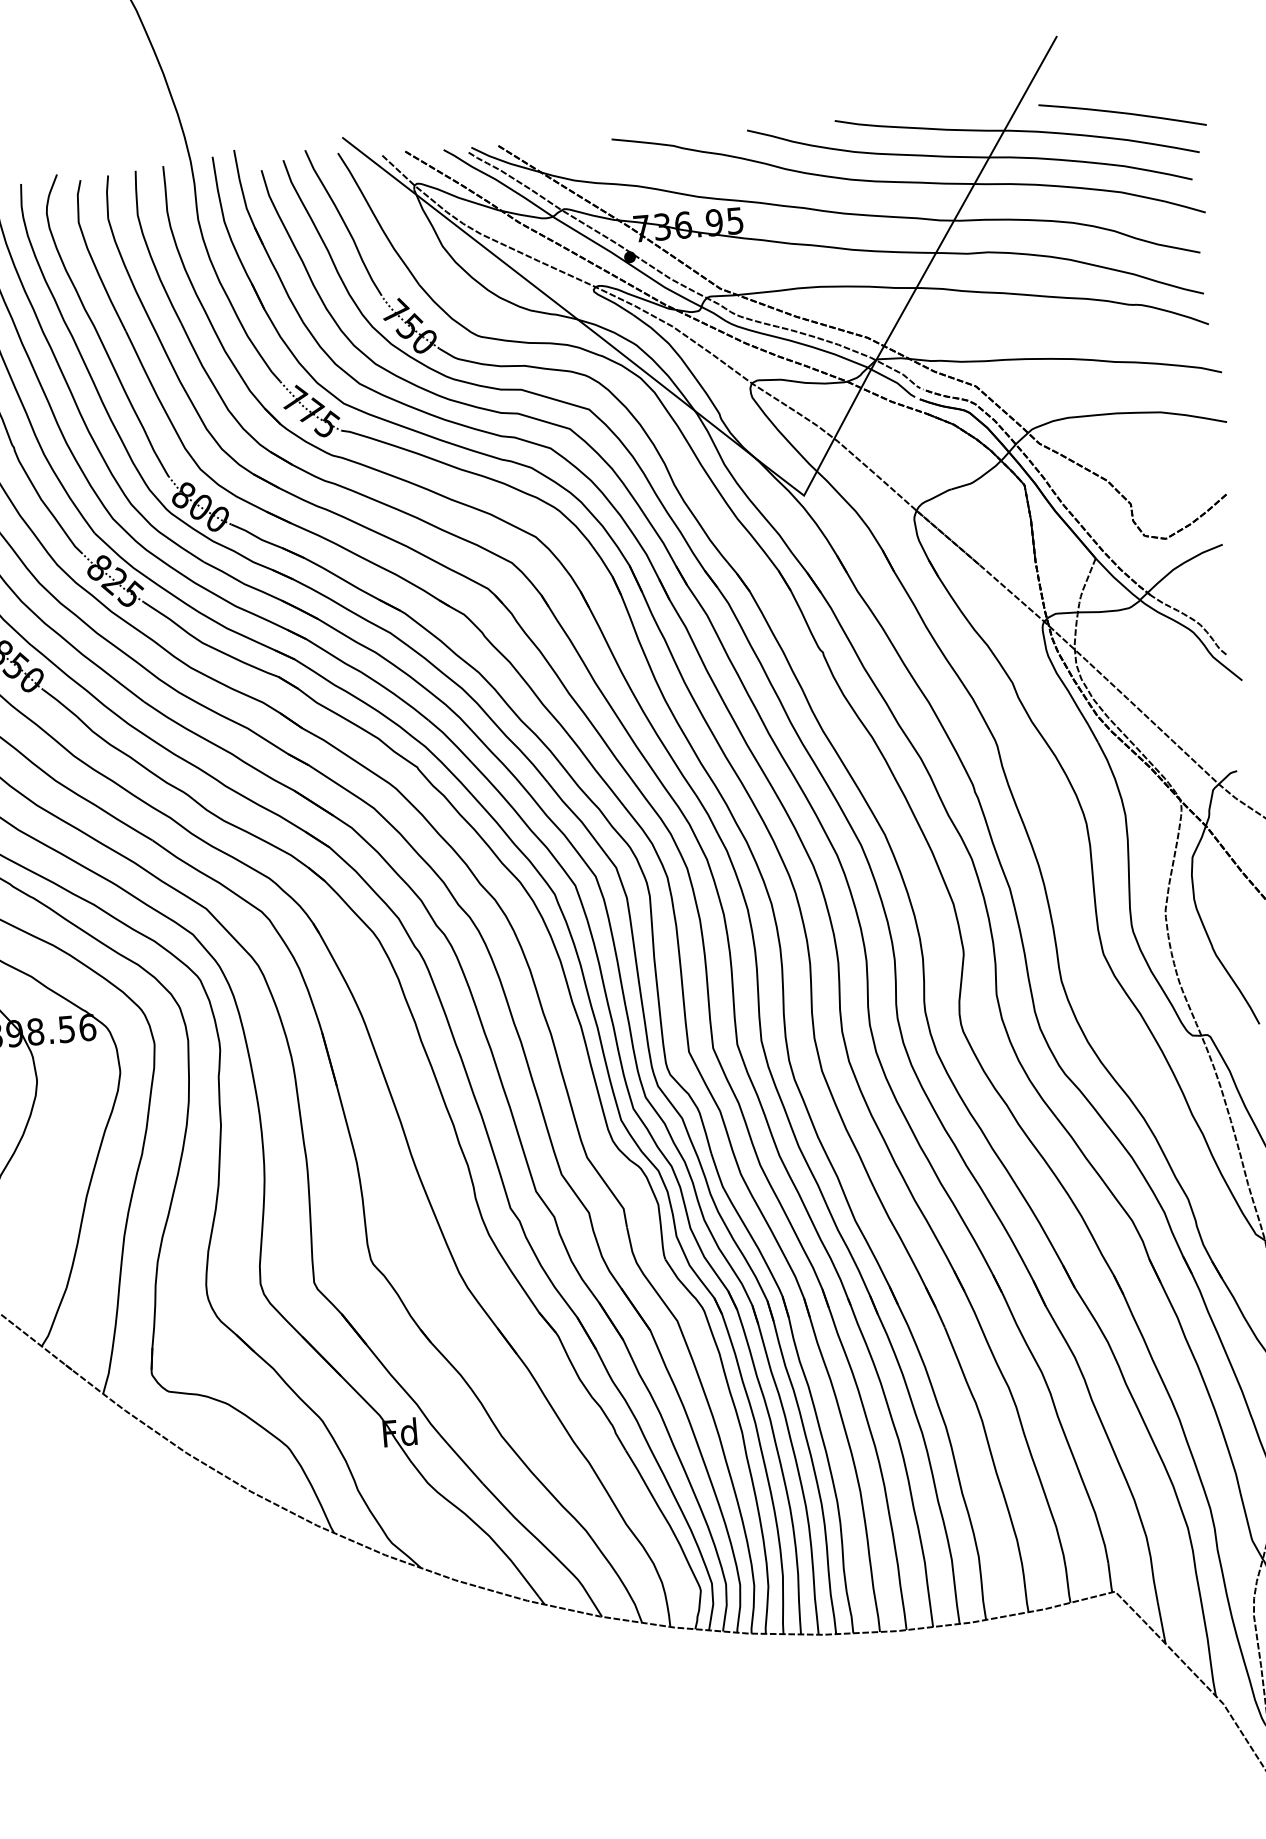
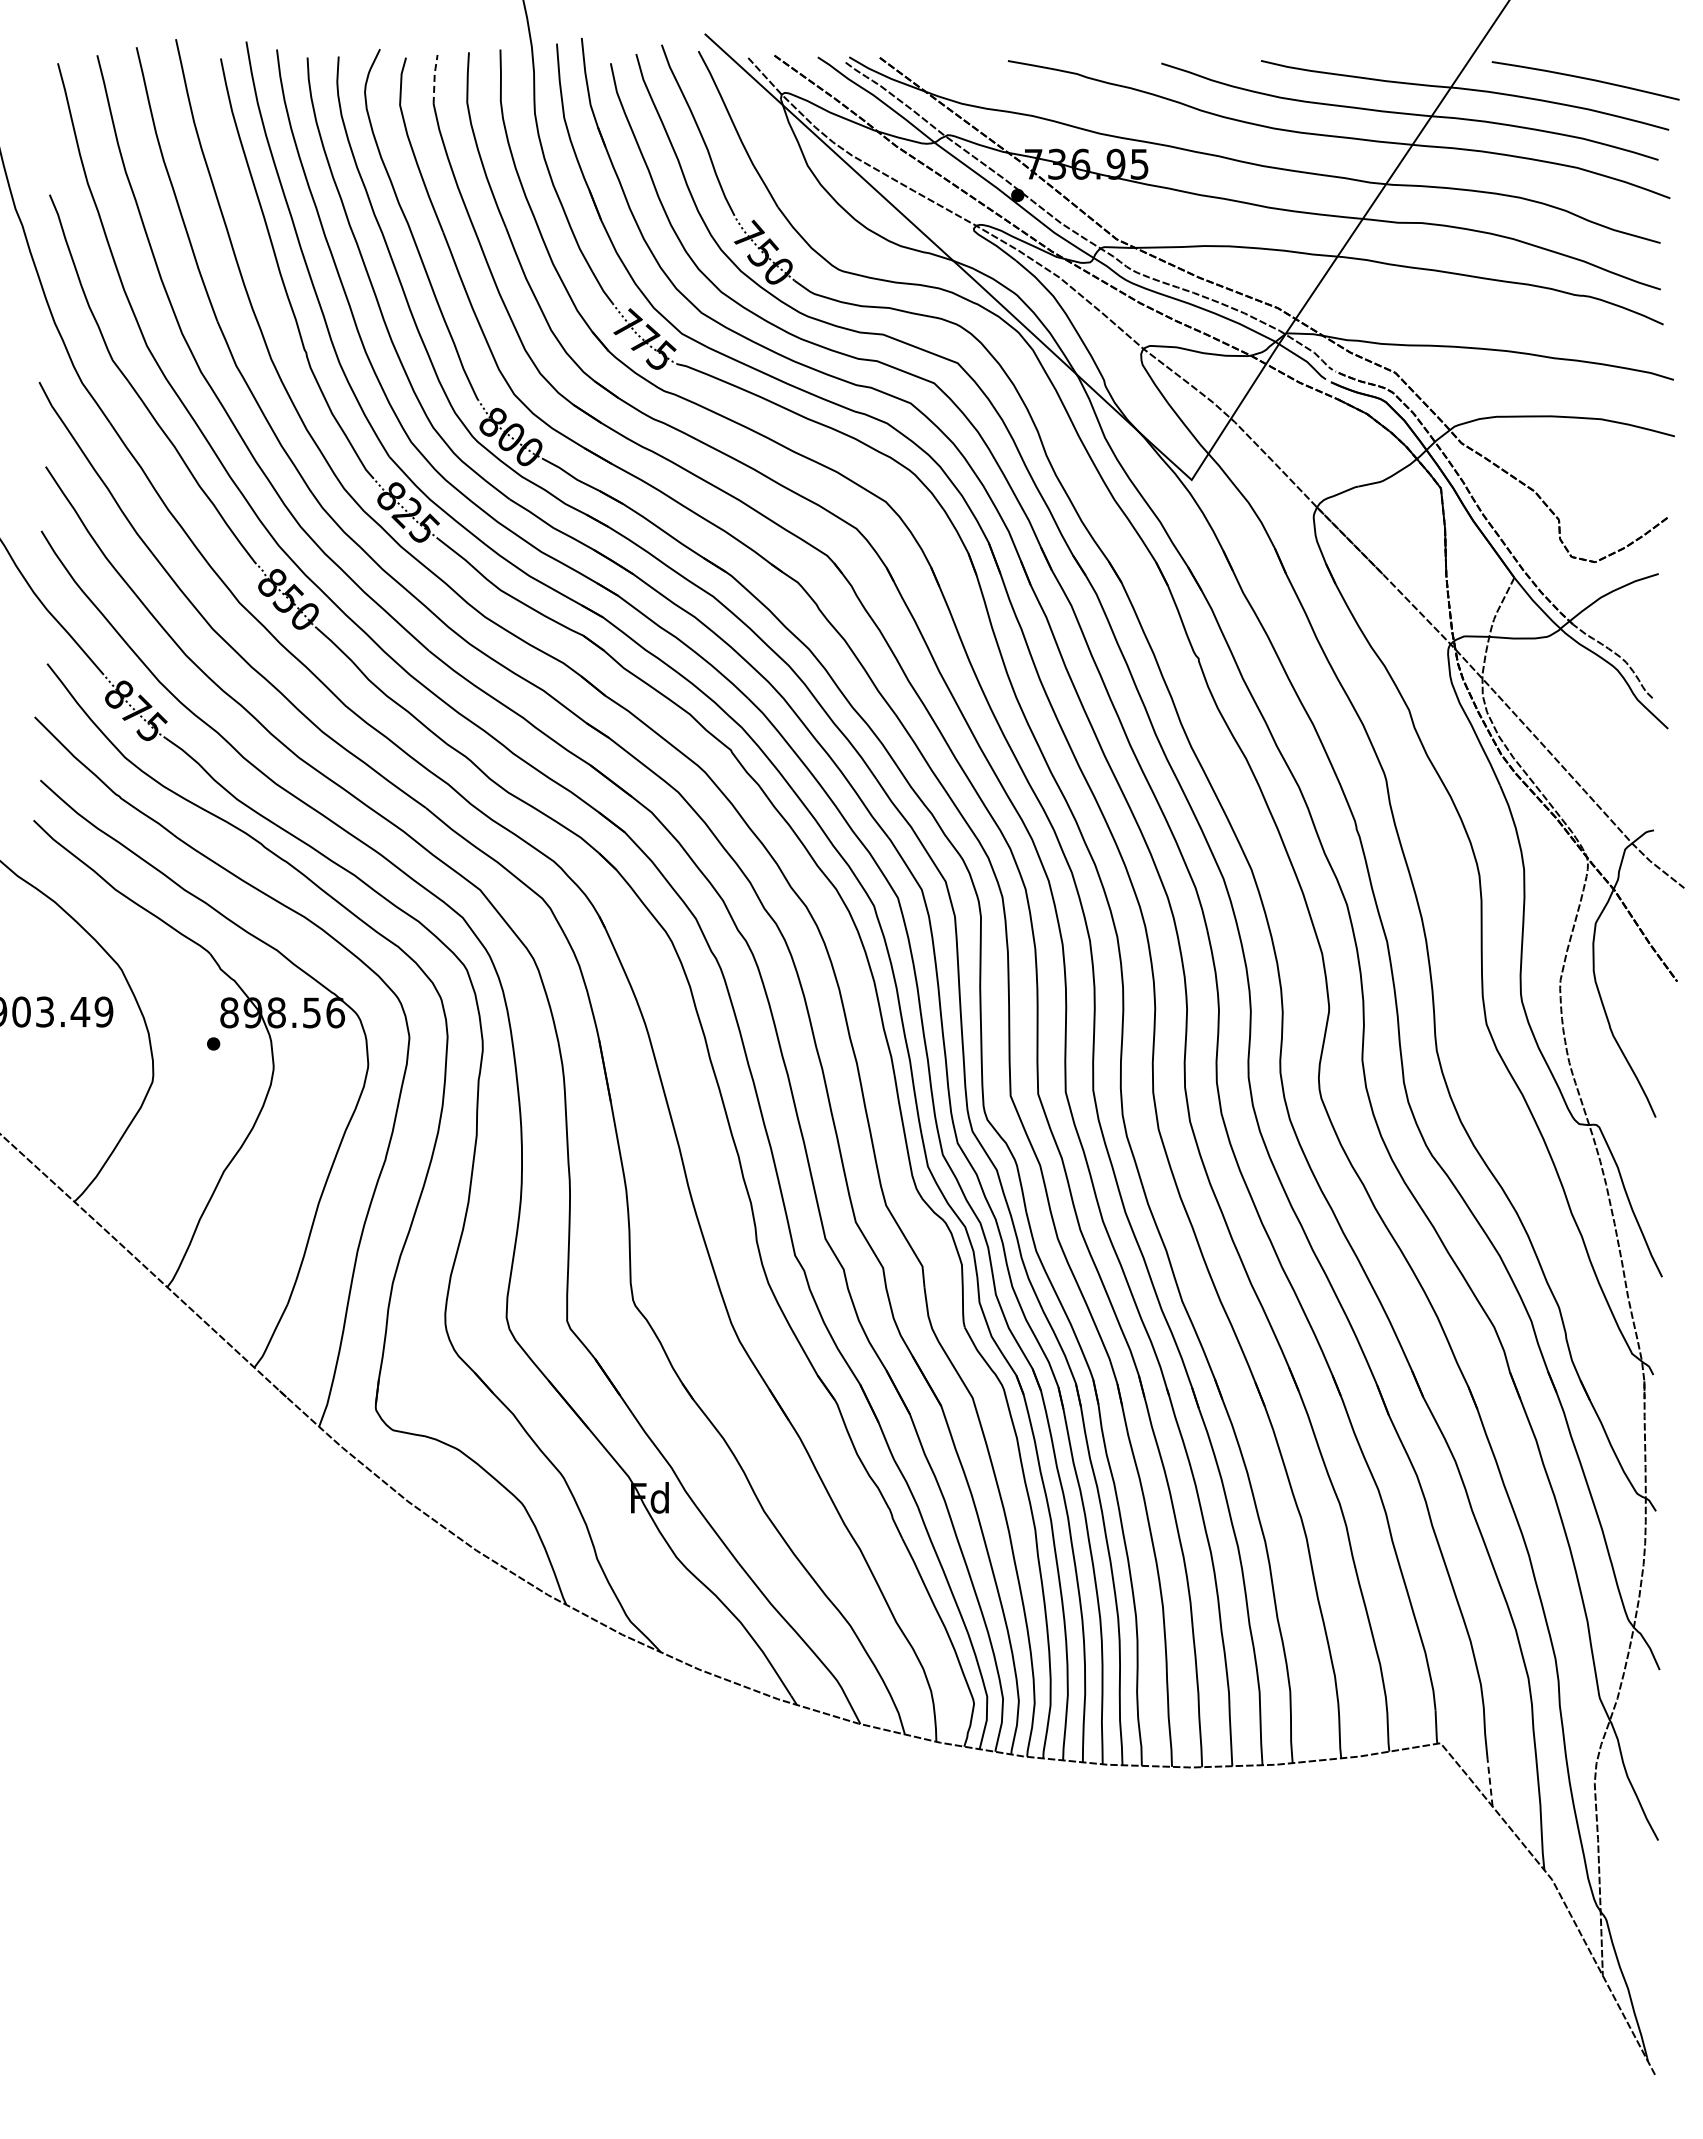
line: (107, 196) -> (434, 78), solid -> dashed
line: (1162, 1623) -> (1490, 1783), solid -> dashed

